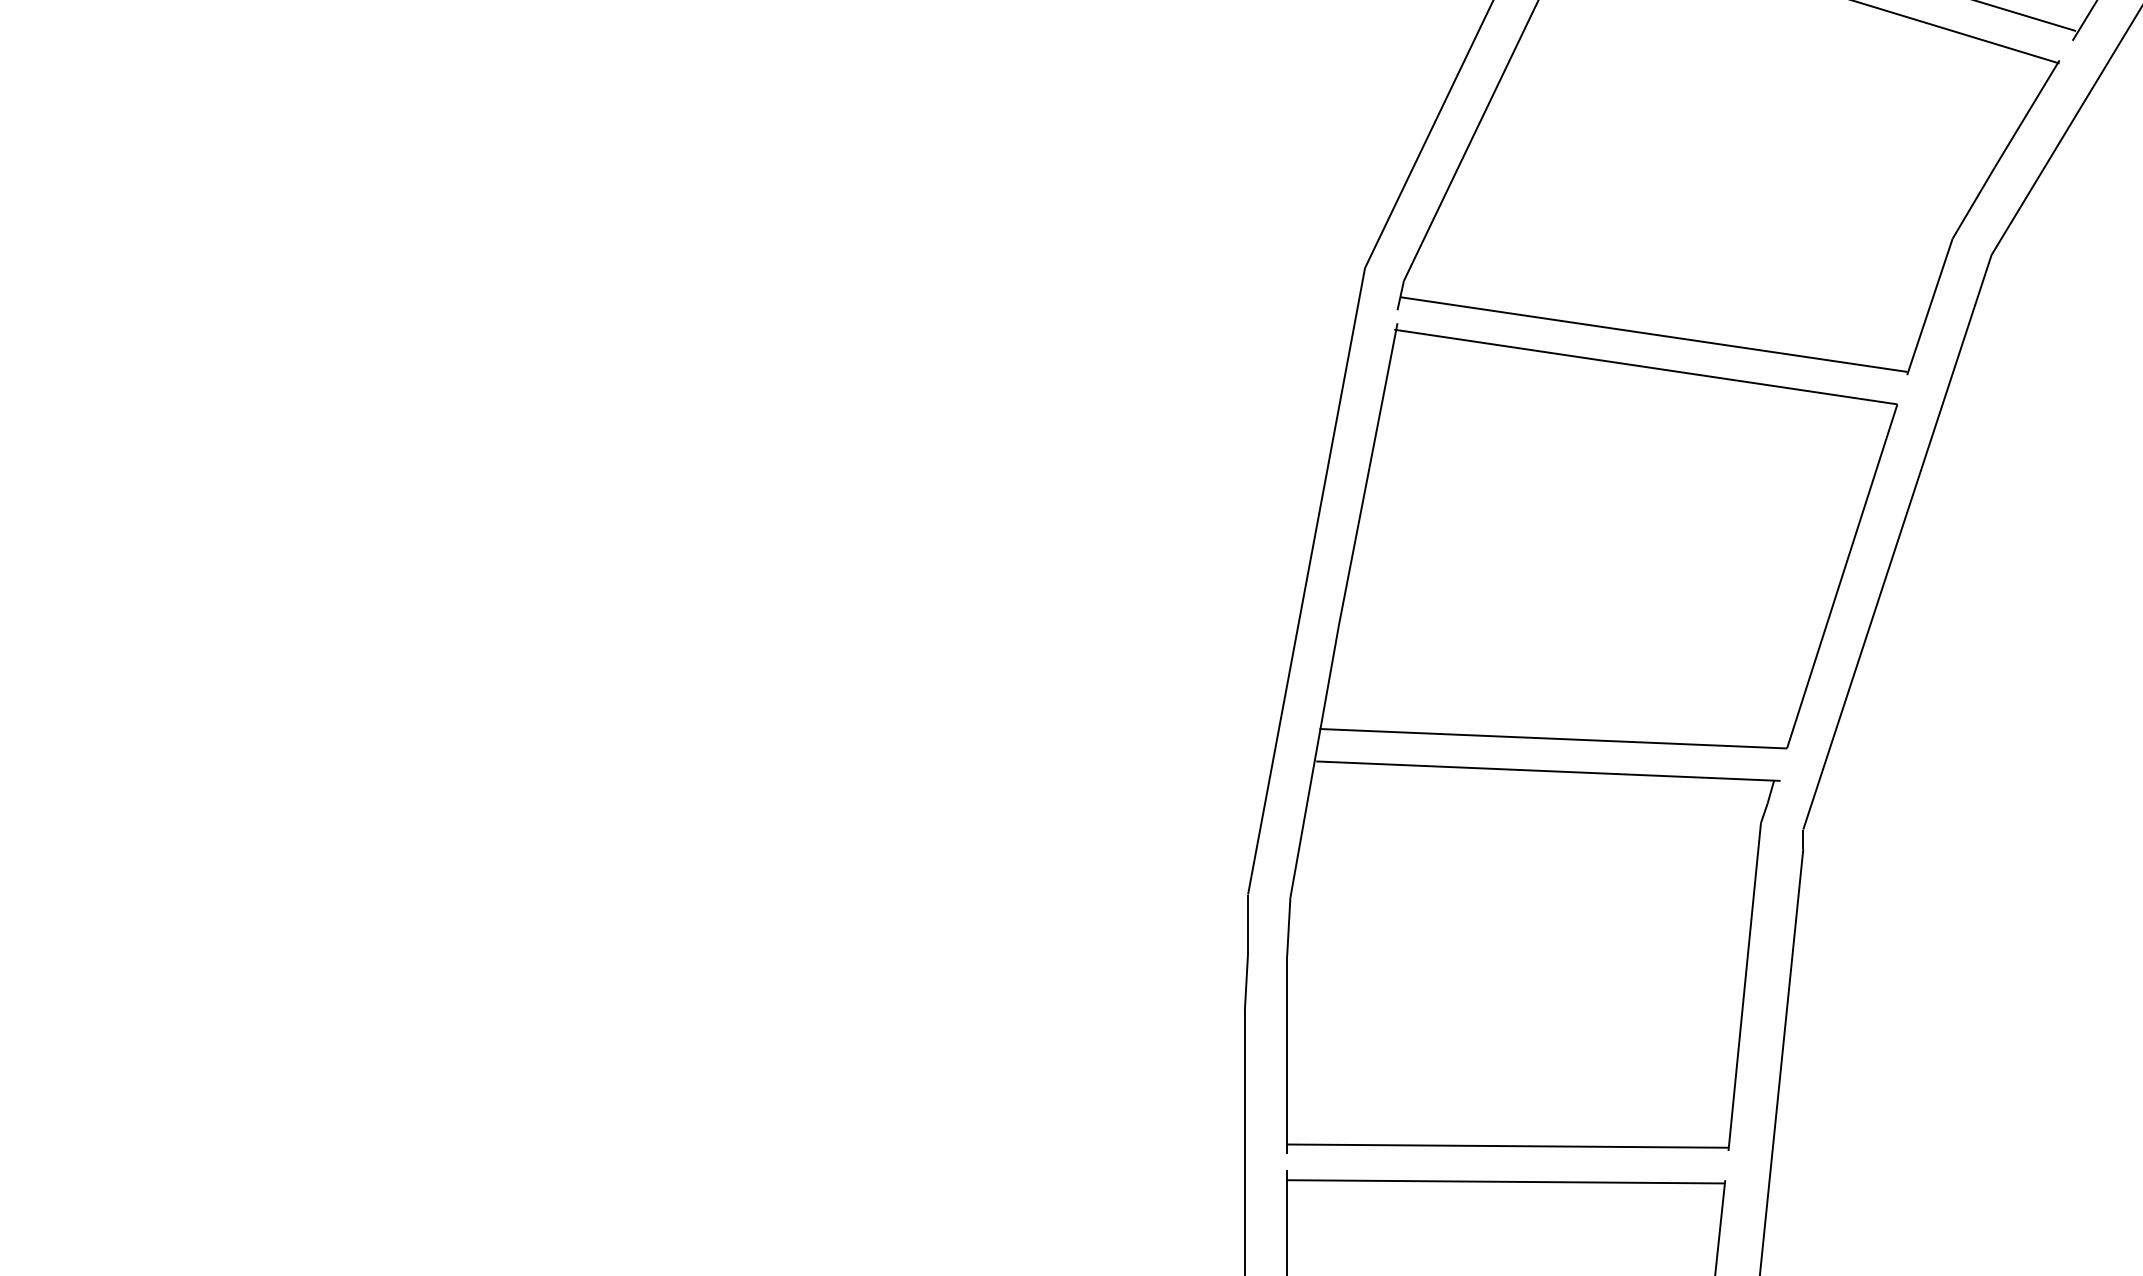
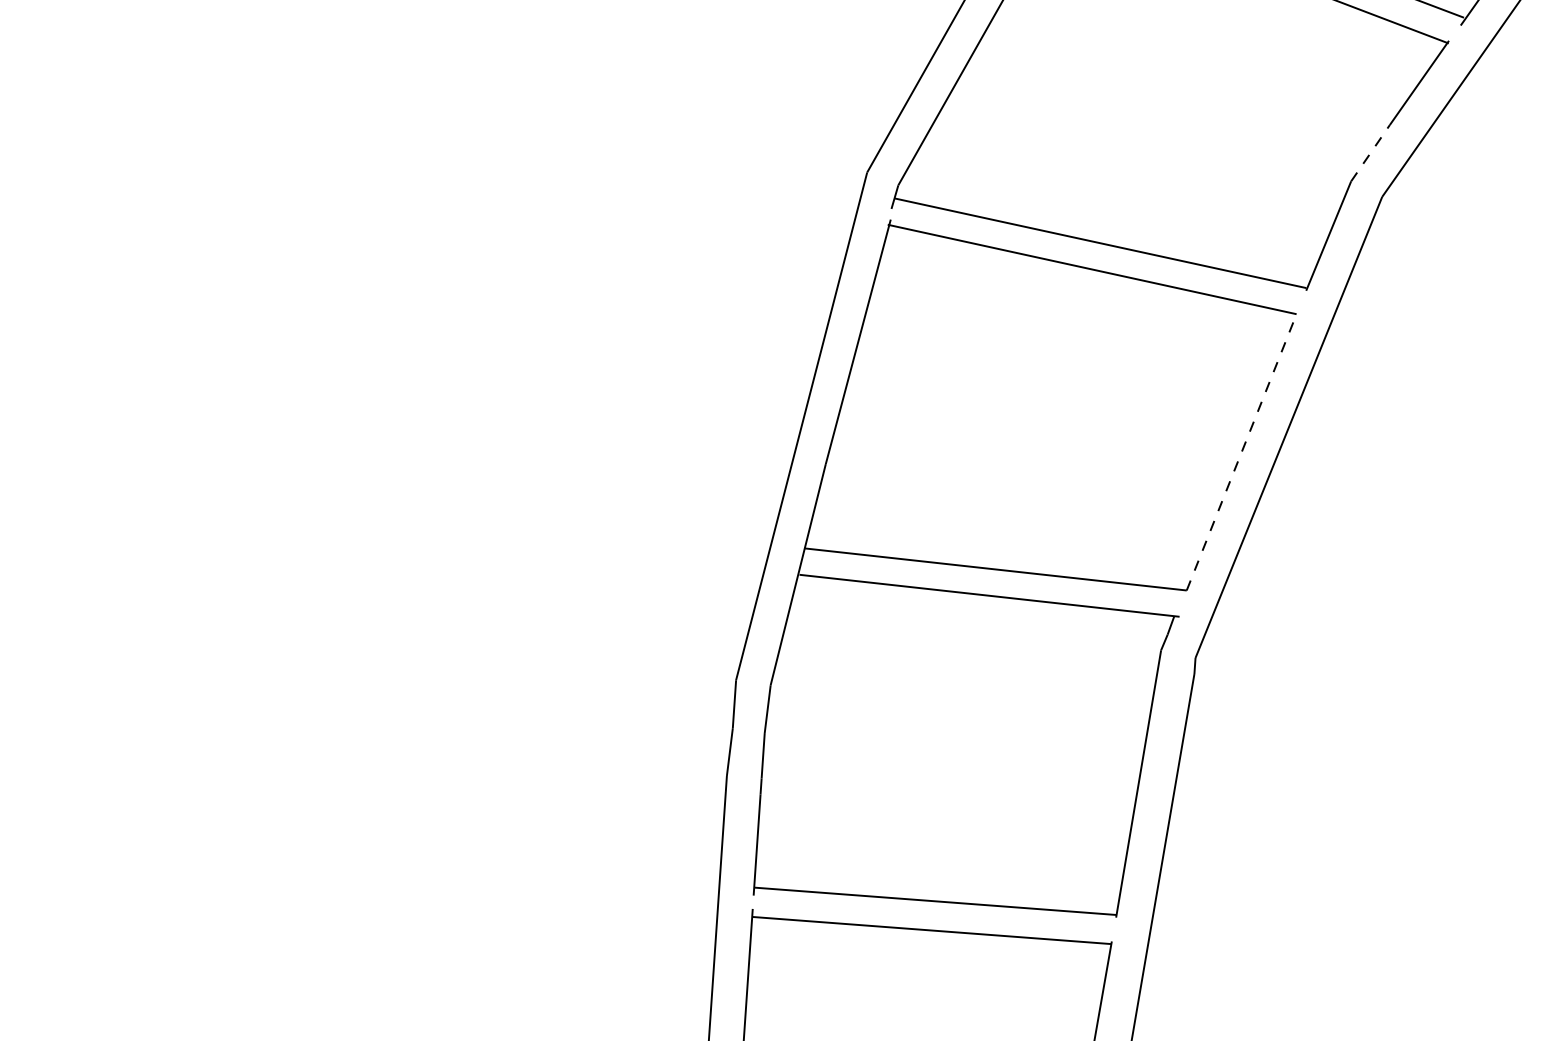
line: (1973, 202) -> (1370, 152), solid -> dashed
line: (1842, 576) -> (1241, 452), solid -> dashed

